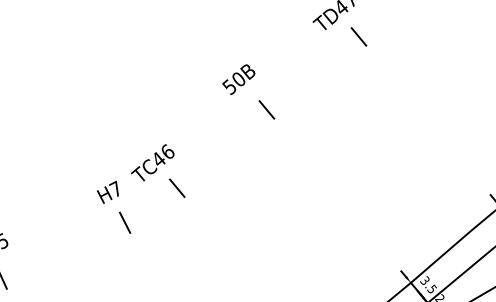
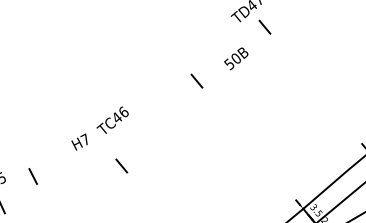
text: (239, 79) -> (236, 58), moved
line: (176, 187) -> (121, 165), moved
line: (124, 222) -> (32, 176), moved

